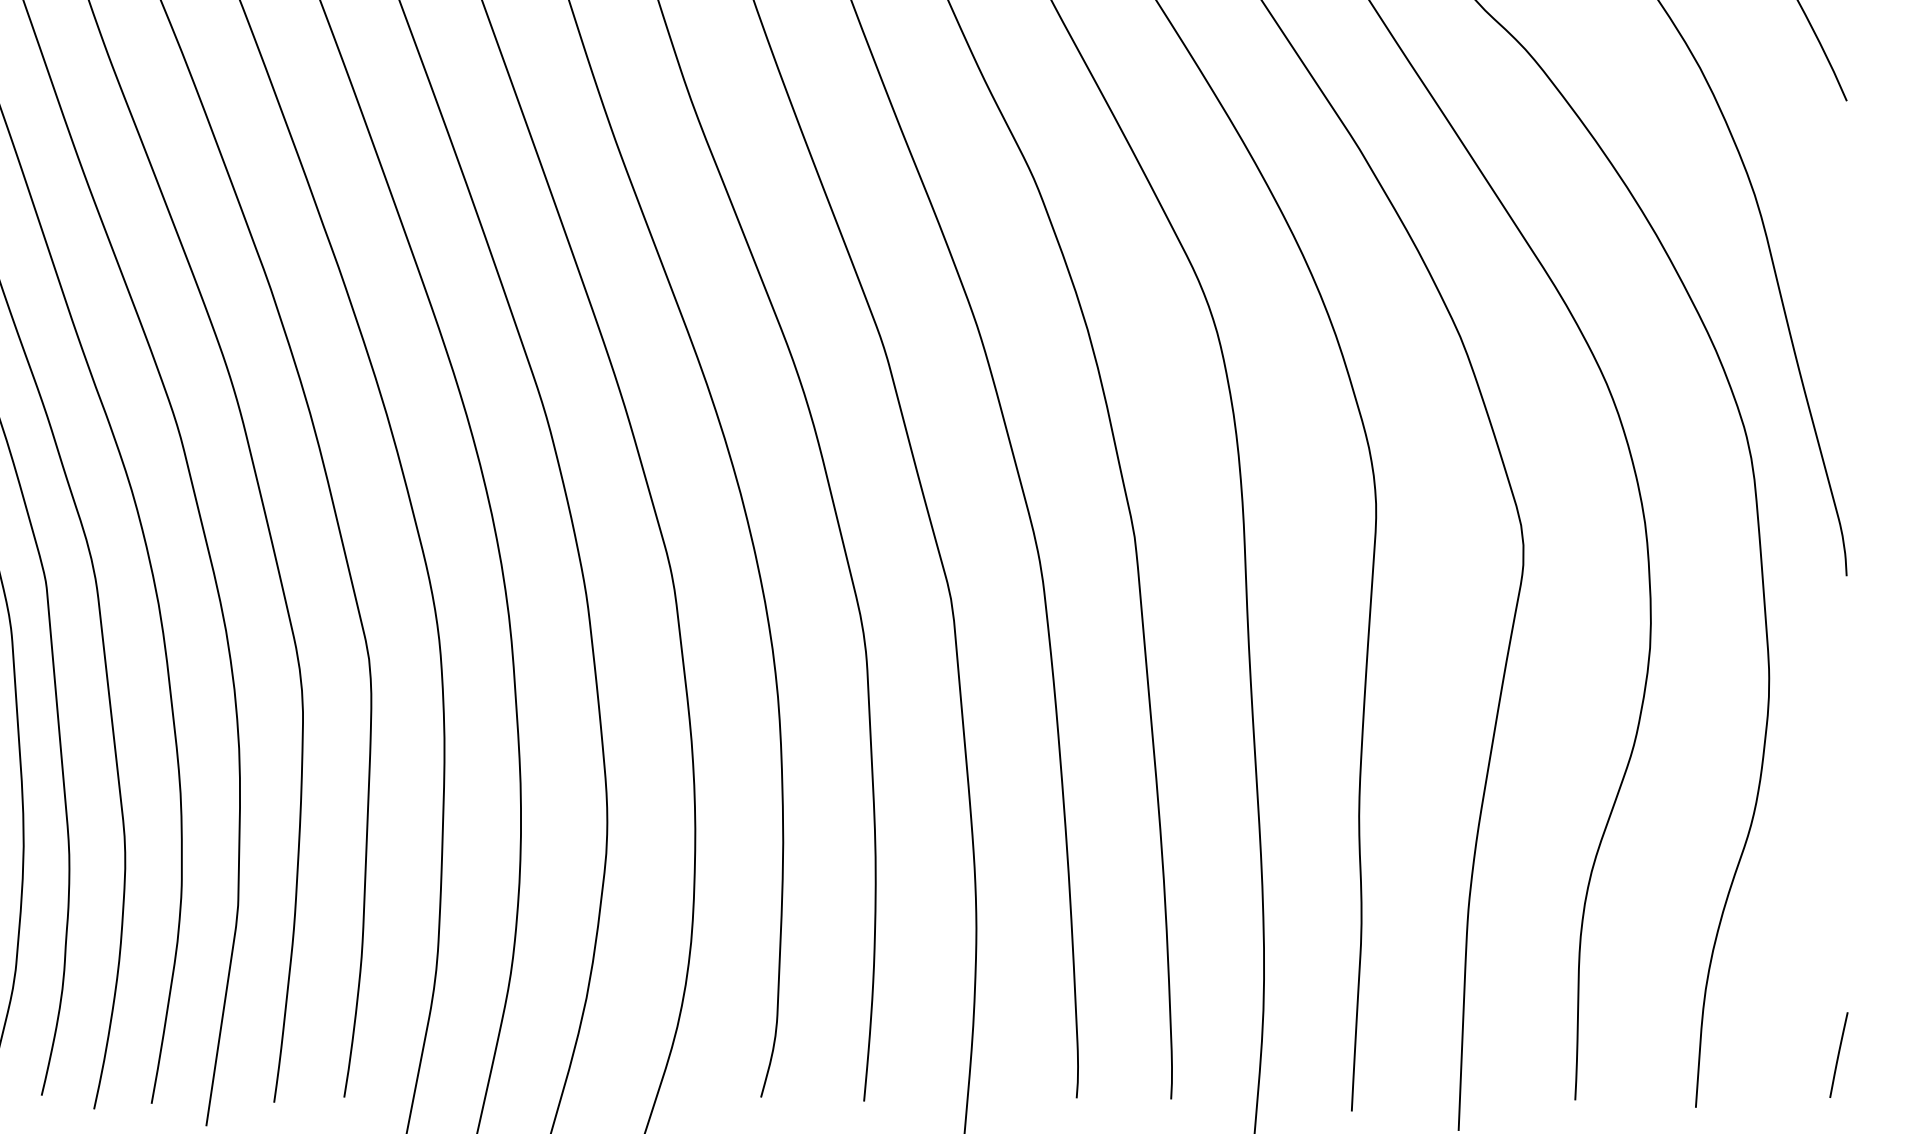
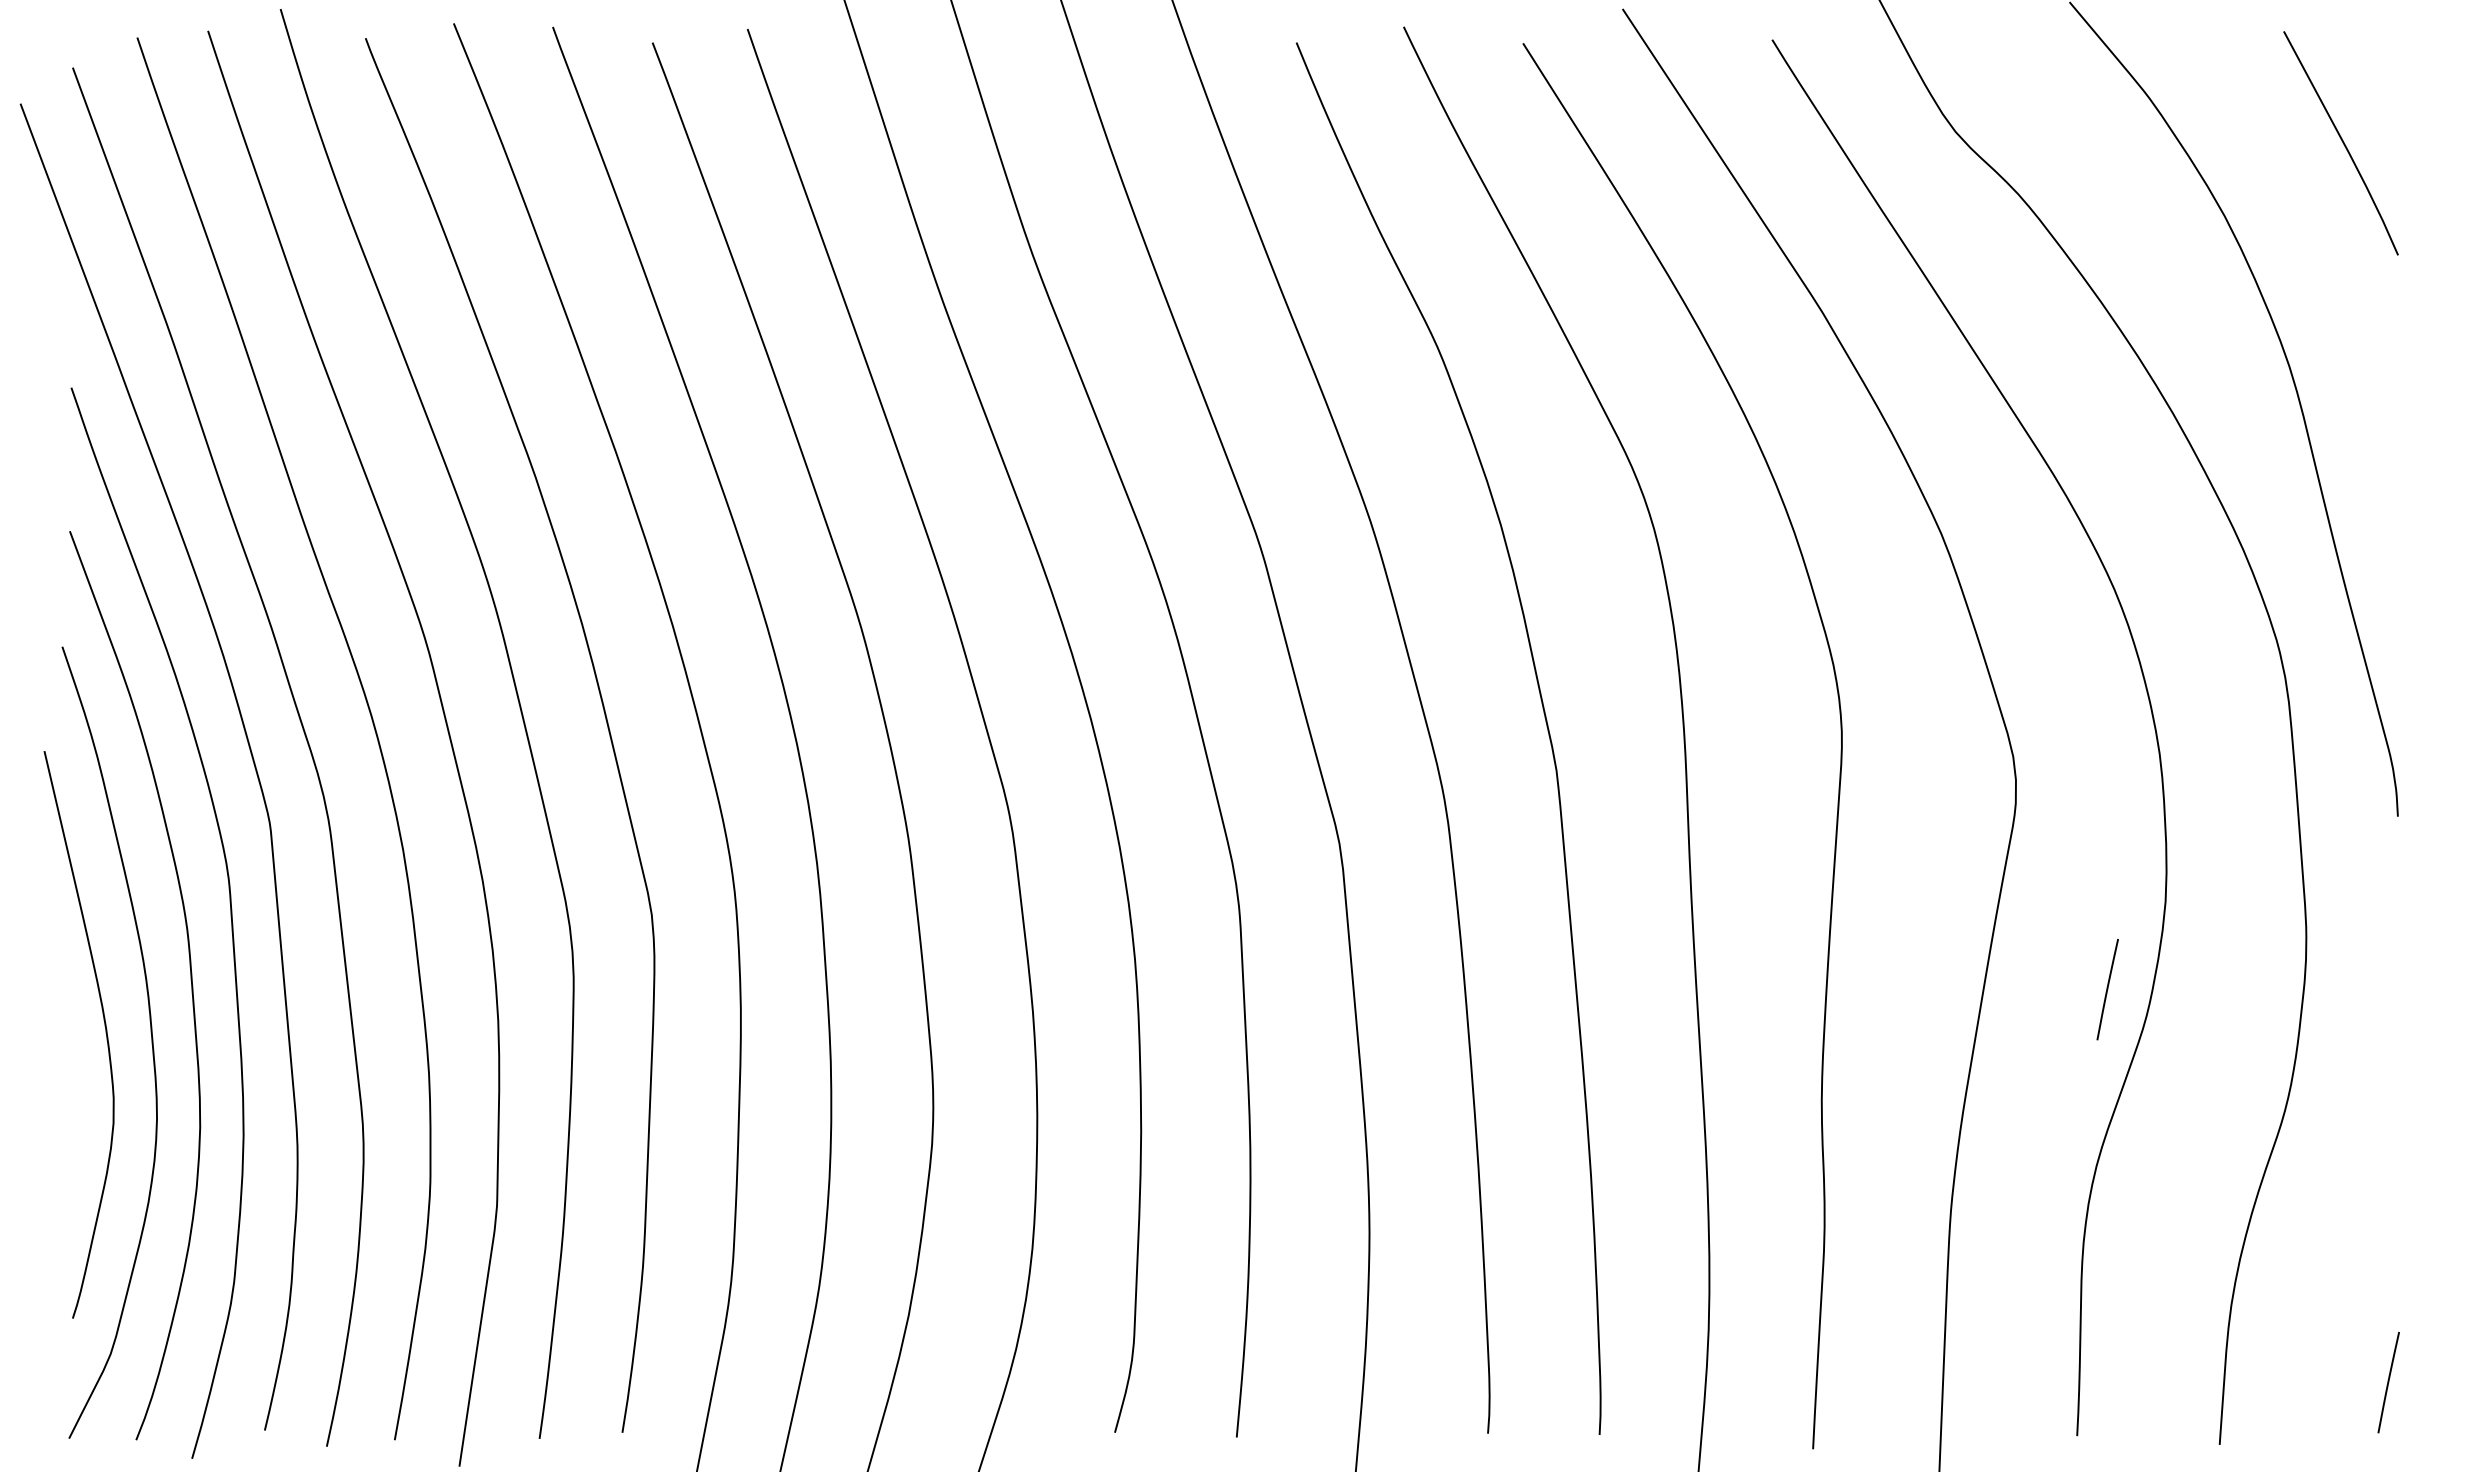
line: (1600, 722) -> (2107, 989), added

